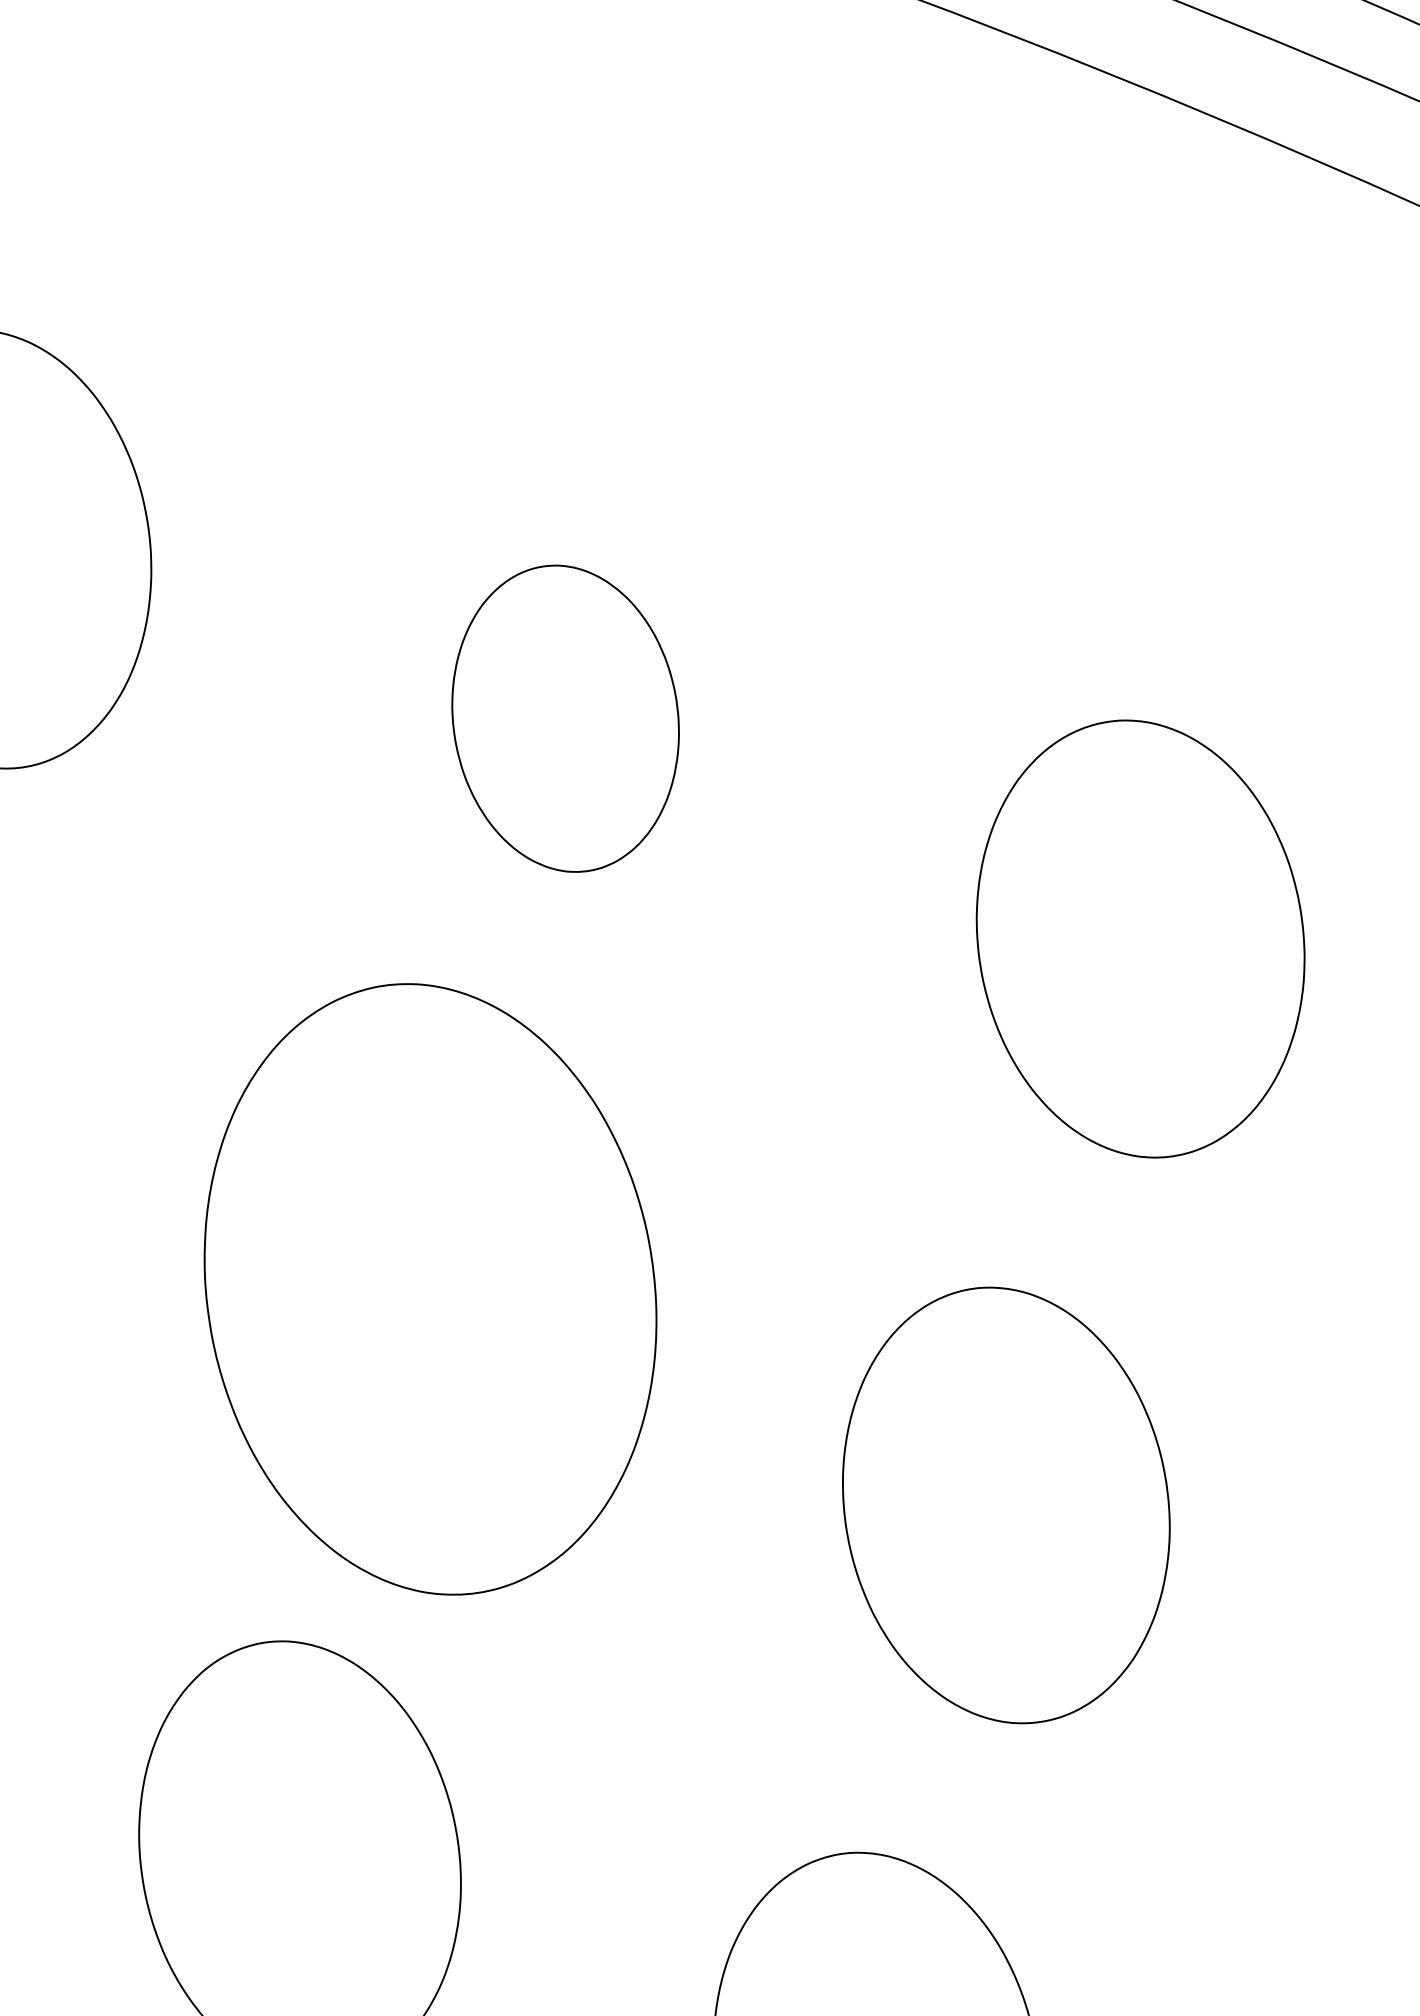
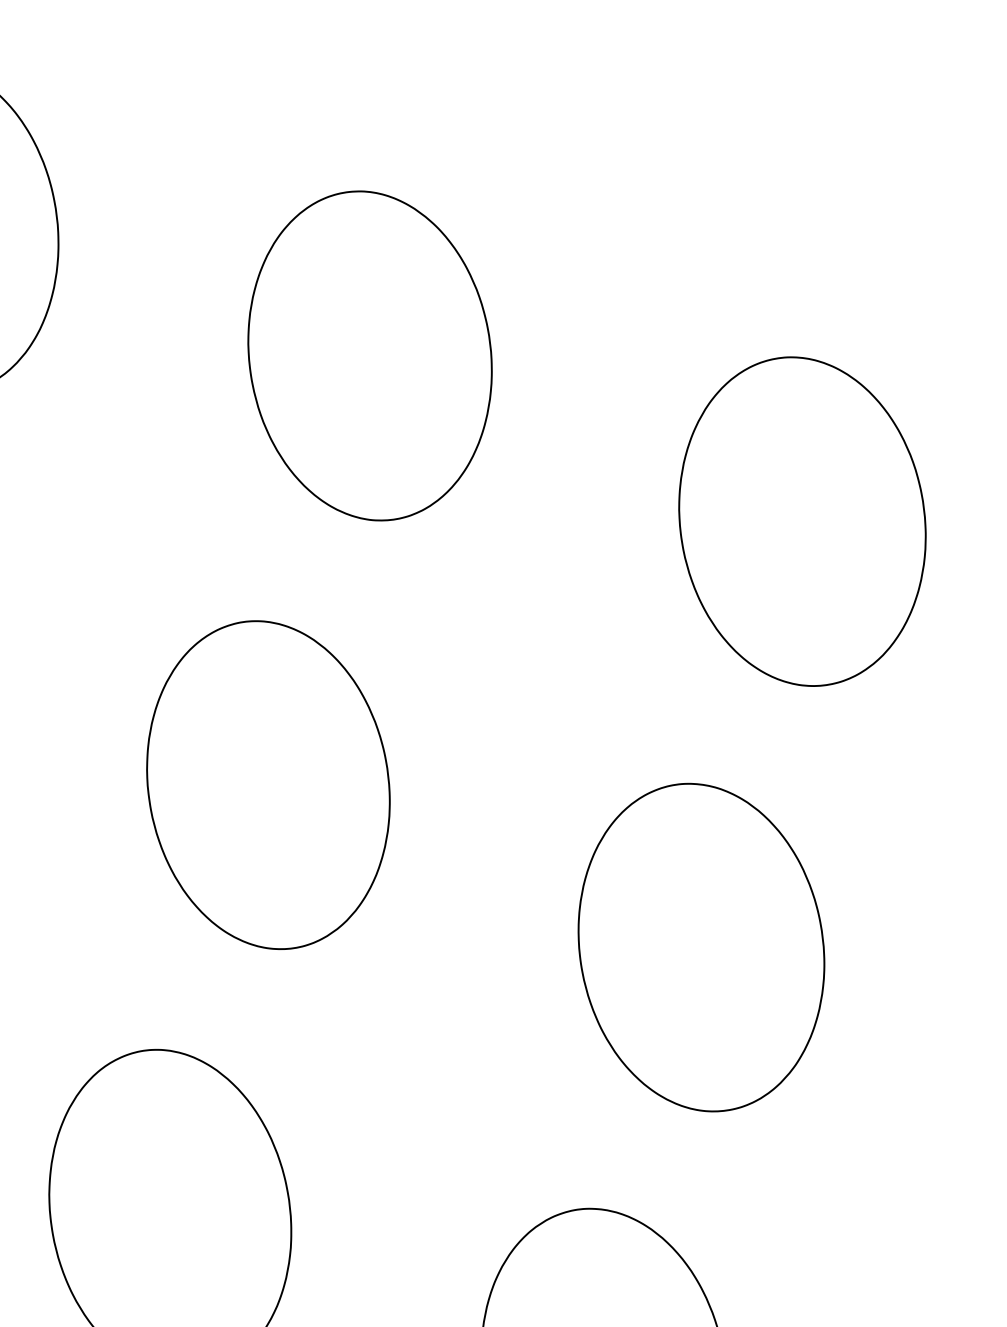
part: (565, 718) -> (369, 355), size x1.43
part: (430, 1289) -> (268, 785), size x0.71

